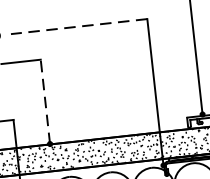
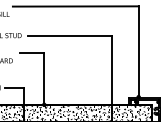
line: (78, 26) -> (69, 35), dashed -> solid
line: (45, 101) -> (44, 78), dashed -> solid

